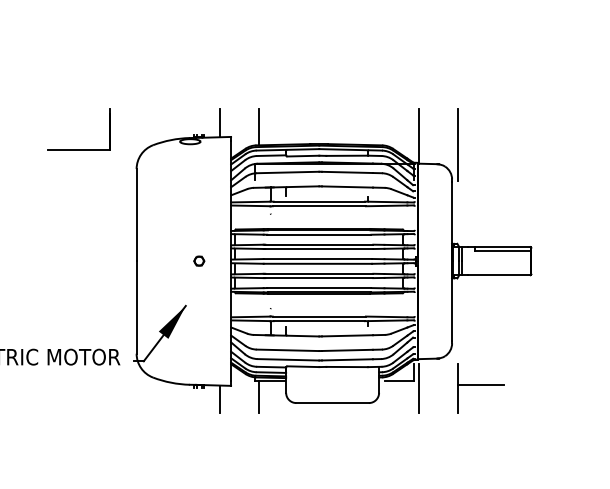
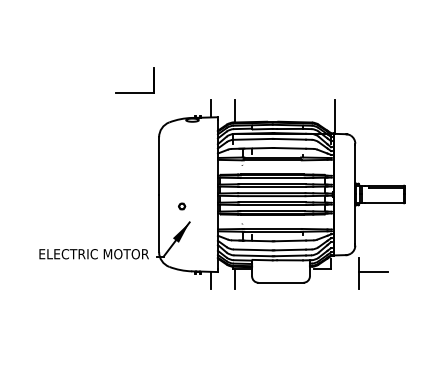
line: (457, 145) -> (358, 122), removed
part: (77, 148) -> (134, 92), moved
part: (199, 261) -> (182, 206), moved
line: (418, 388) -> (334, 273), removed

